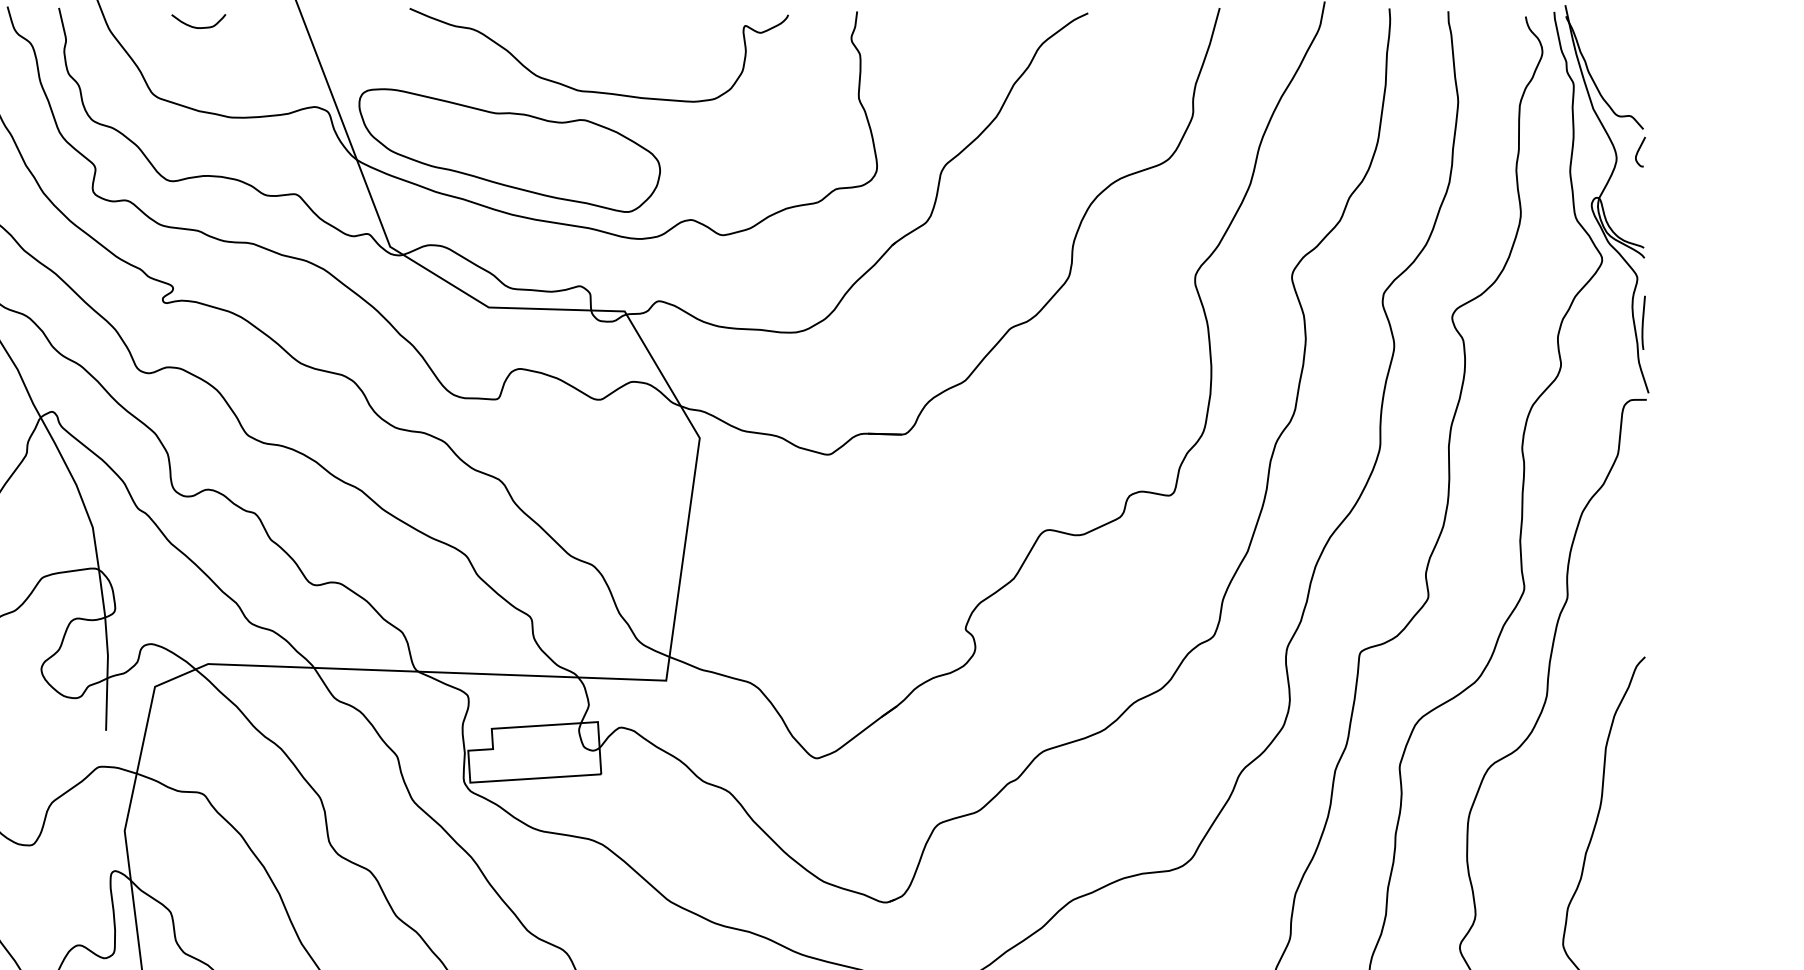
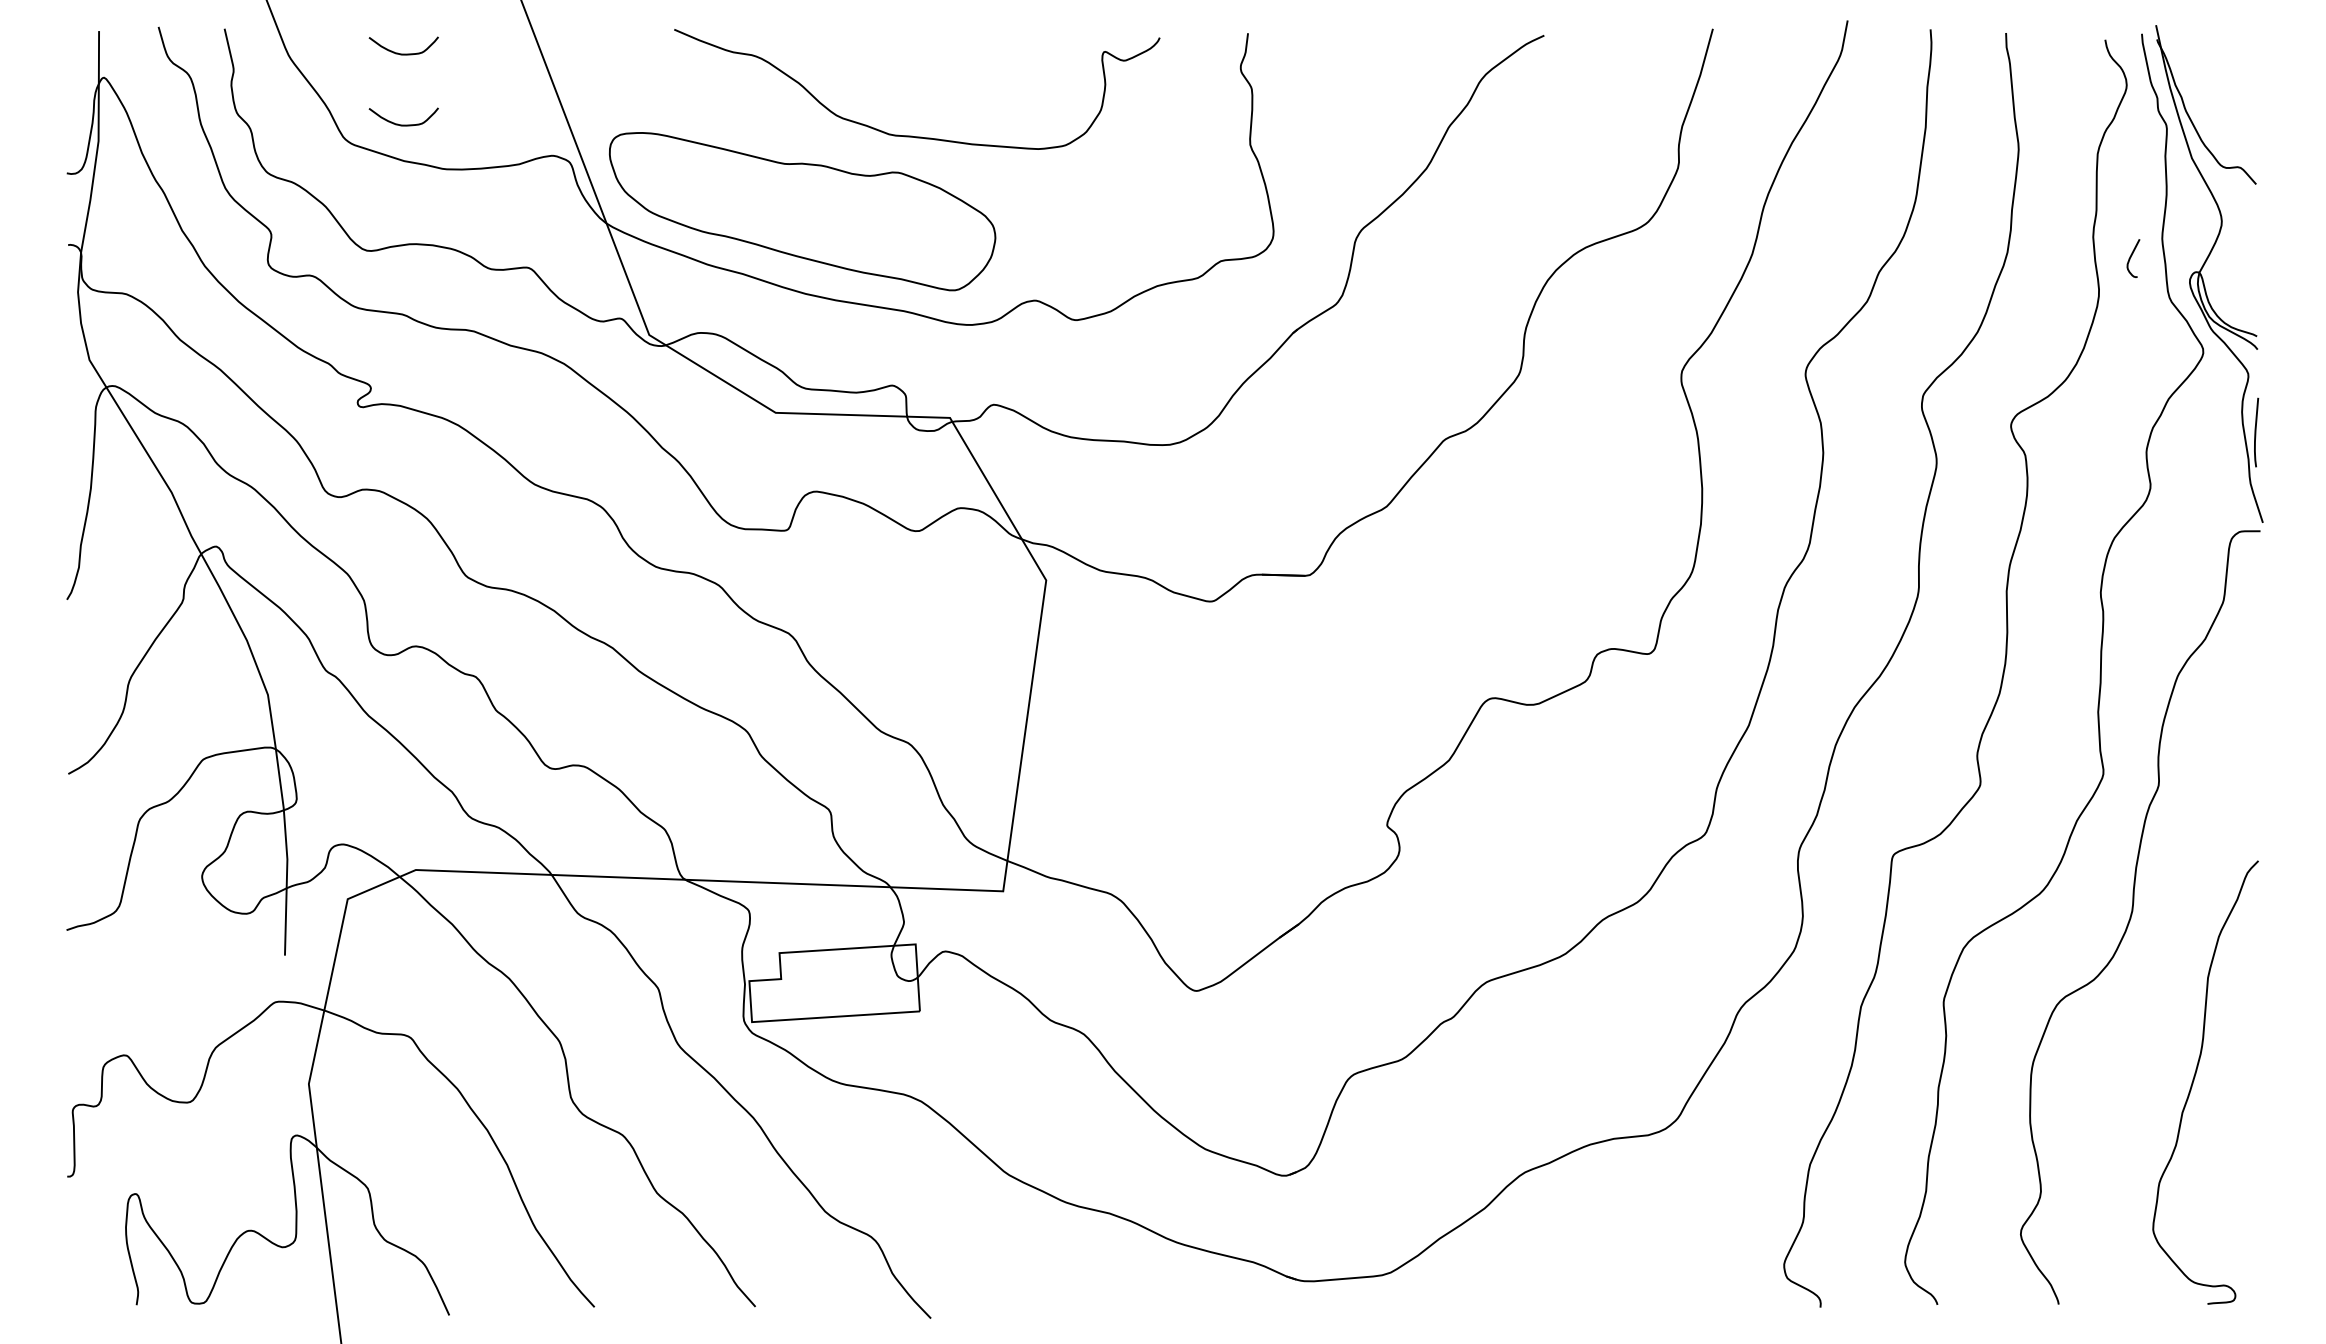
curve: (198, 82) -> (403, 124), added
curve: (1638, 151) -> (2131, 257), moved

